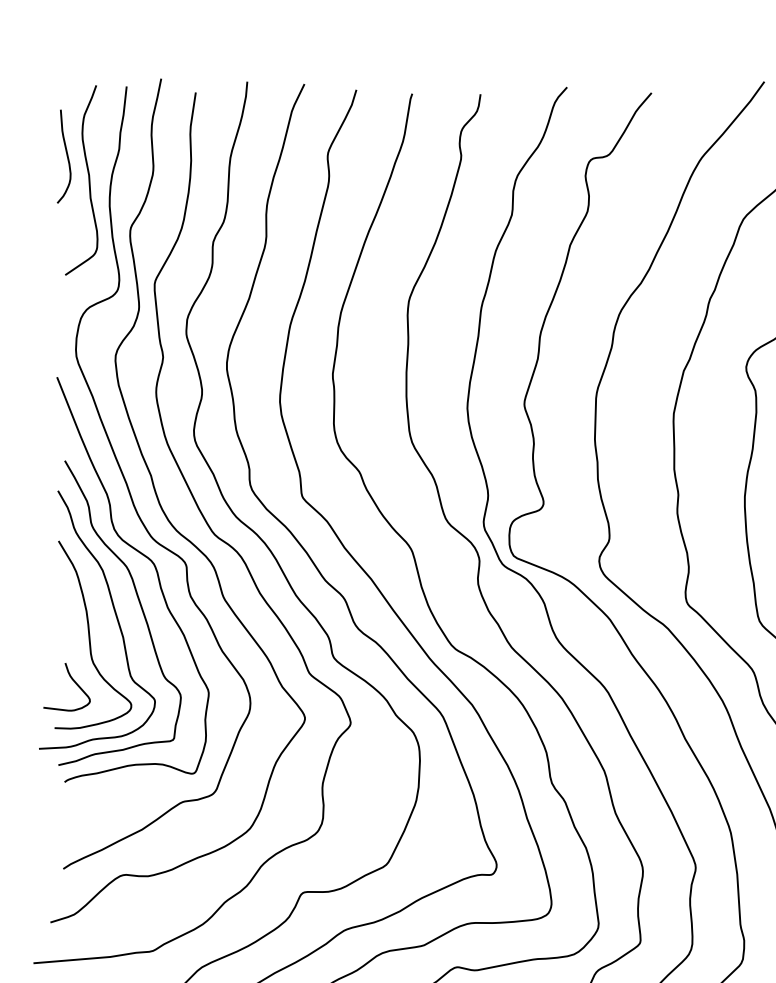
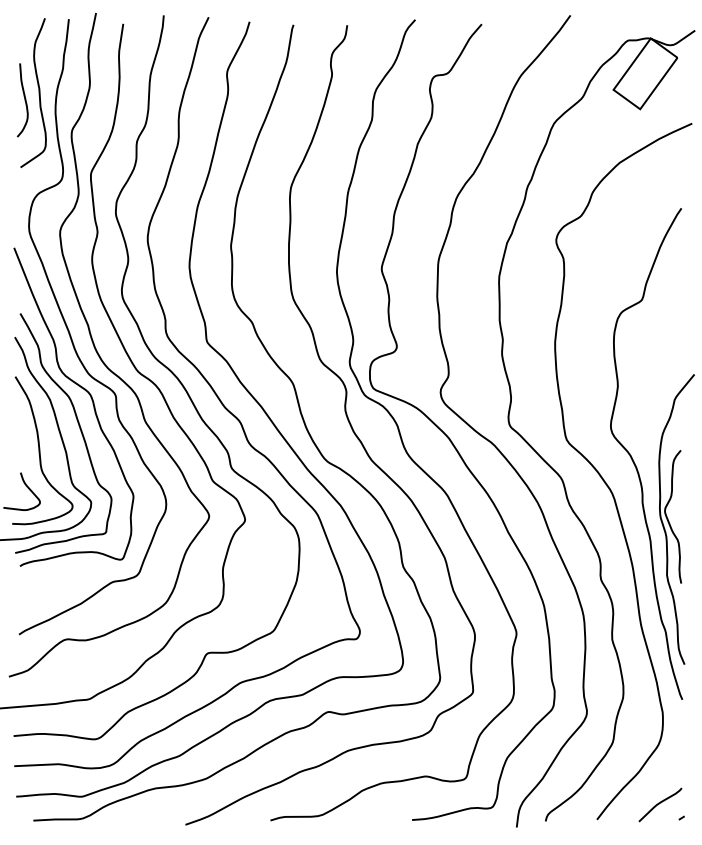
curve: (66, 156) -> (24, 100), moved

